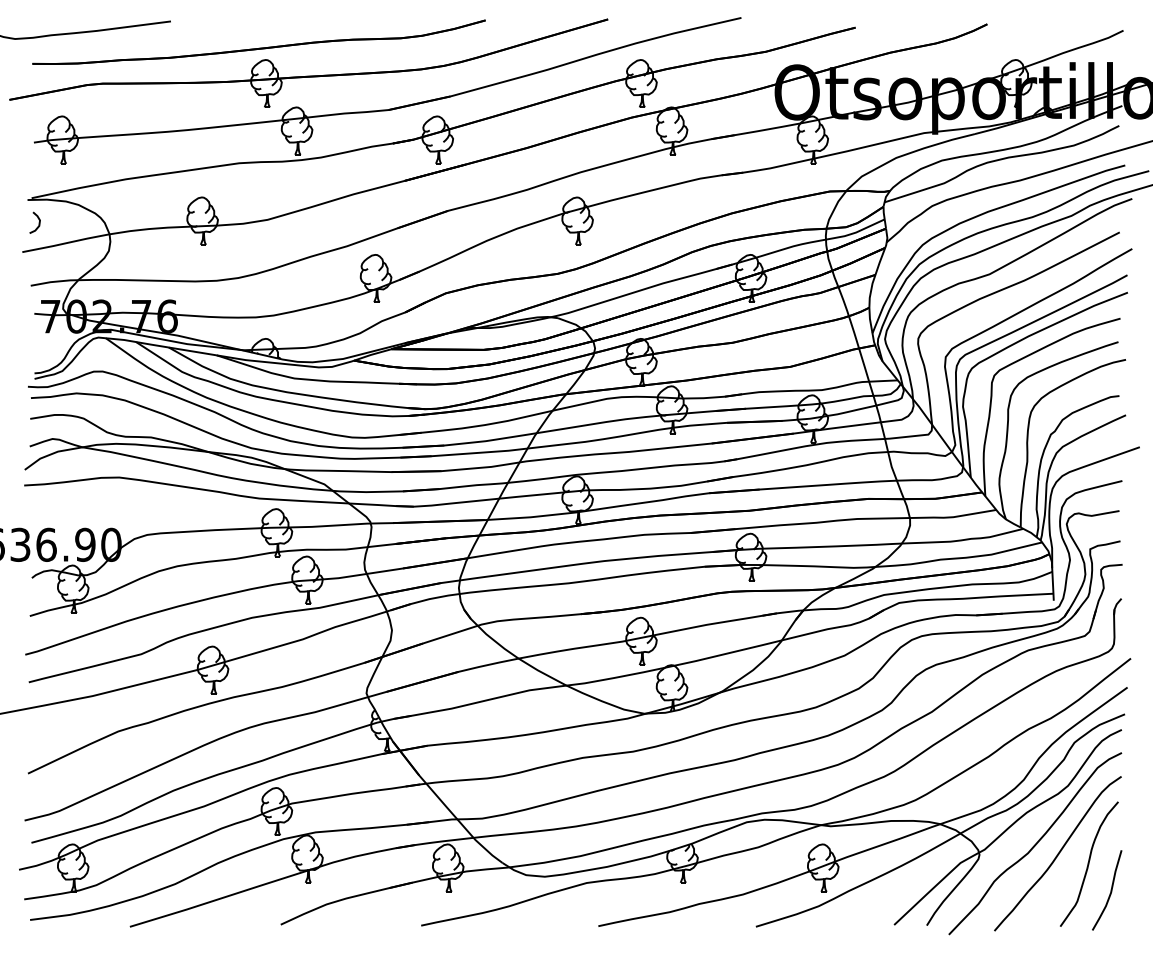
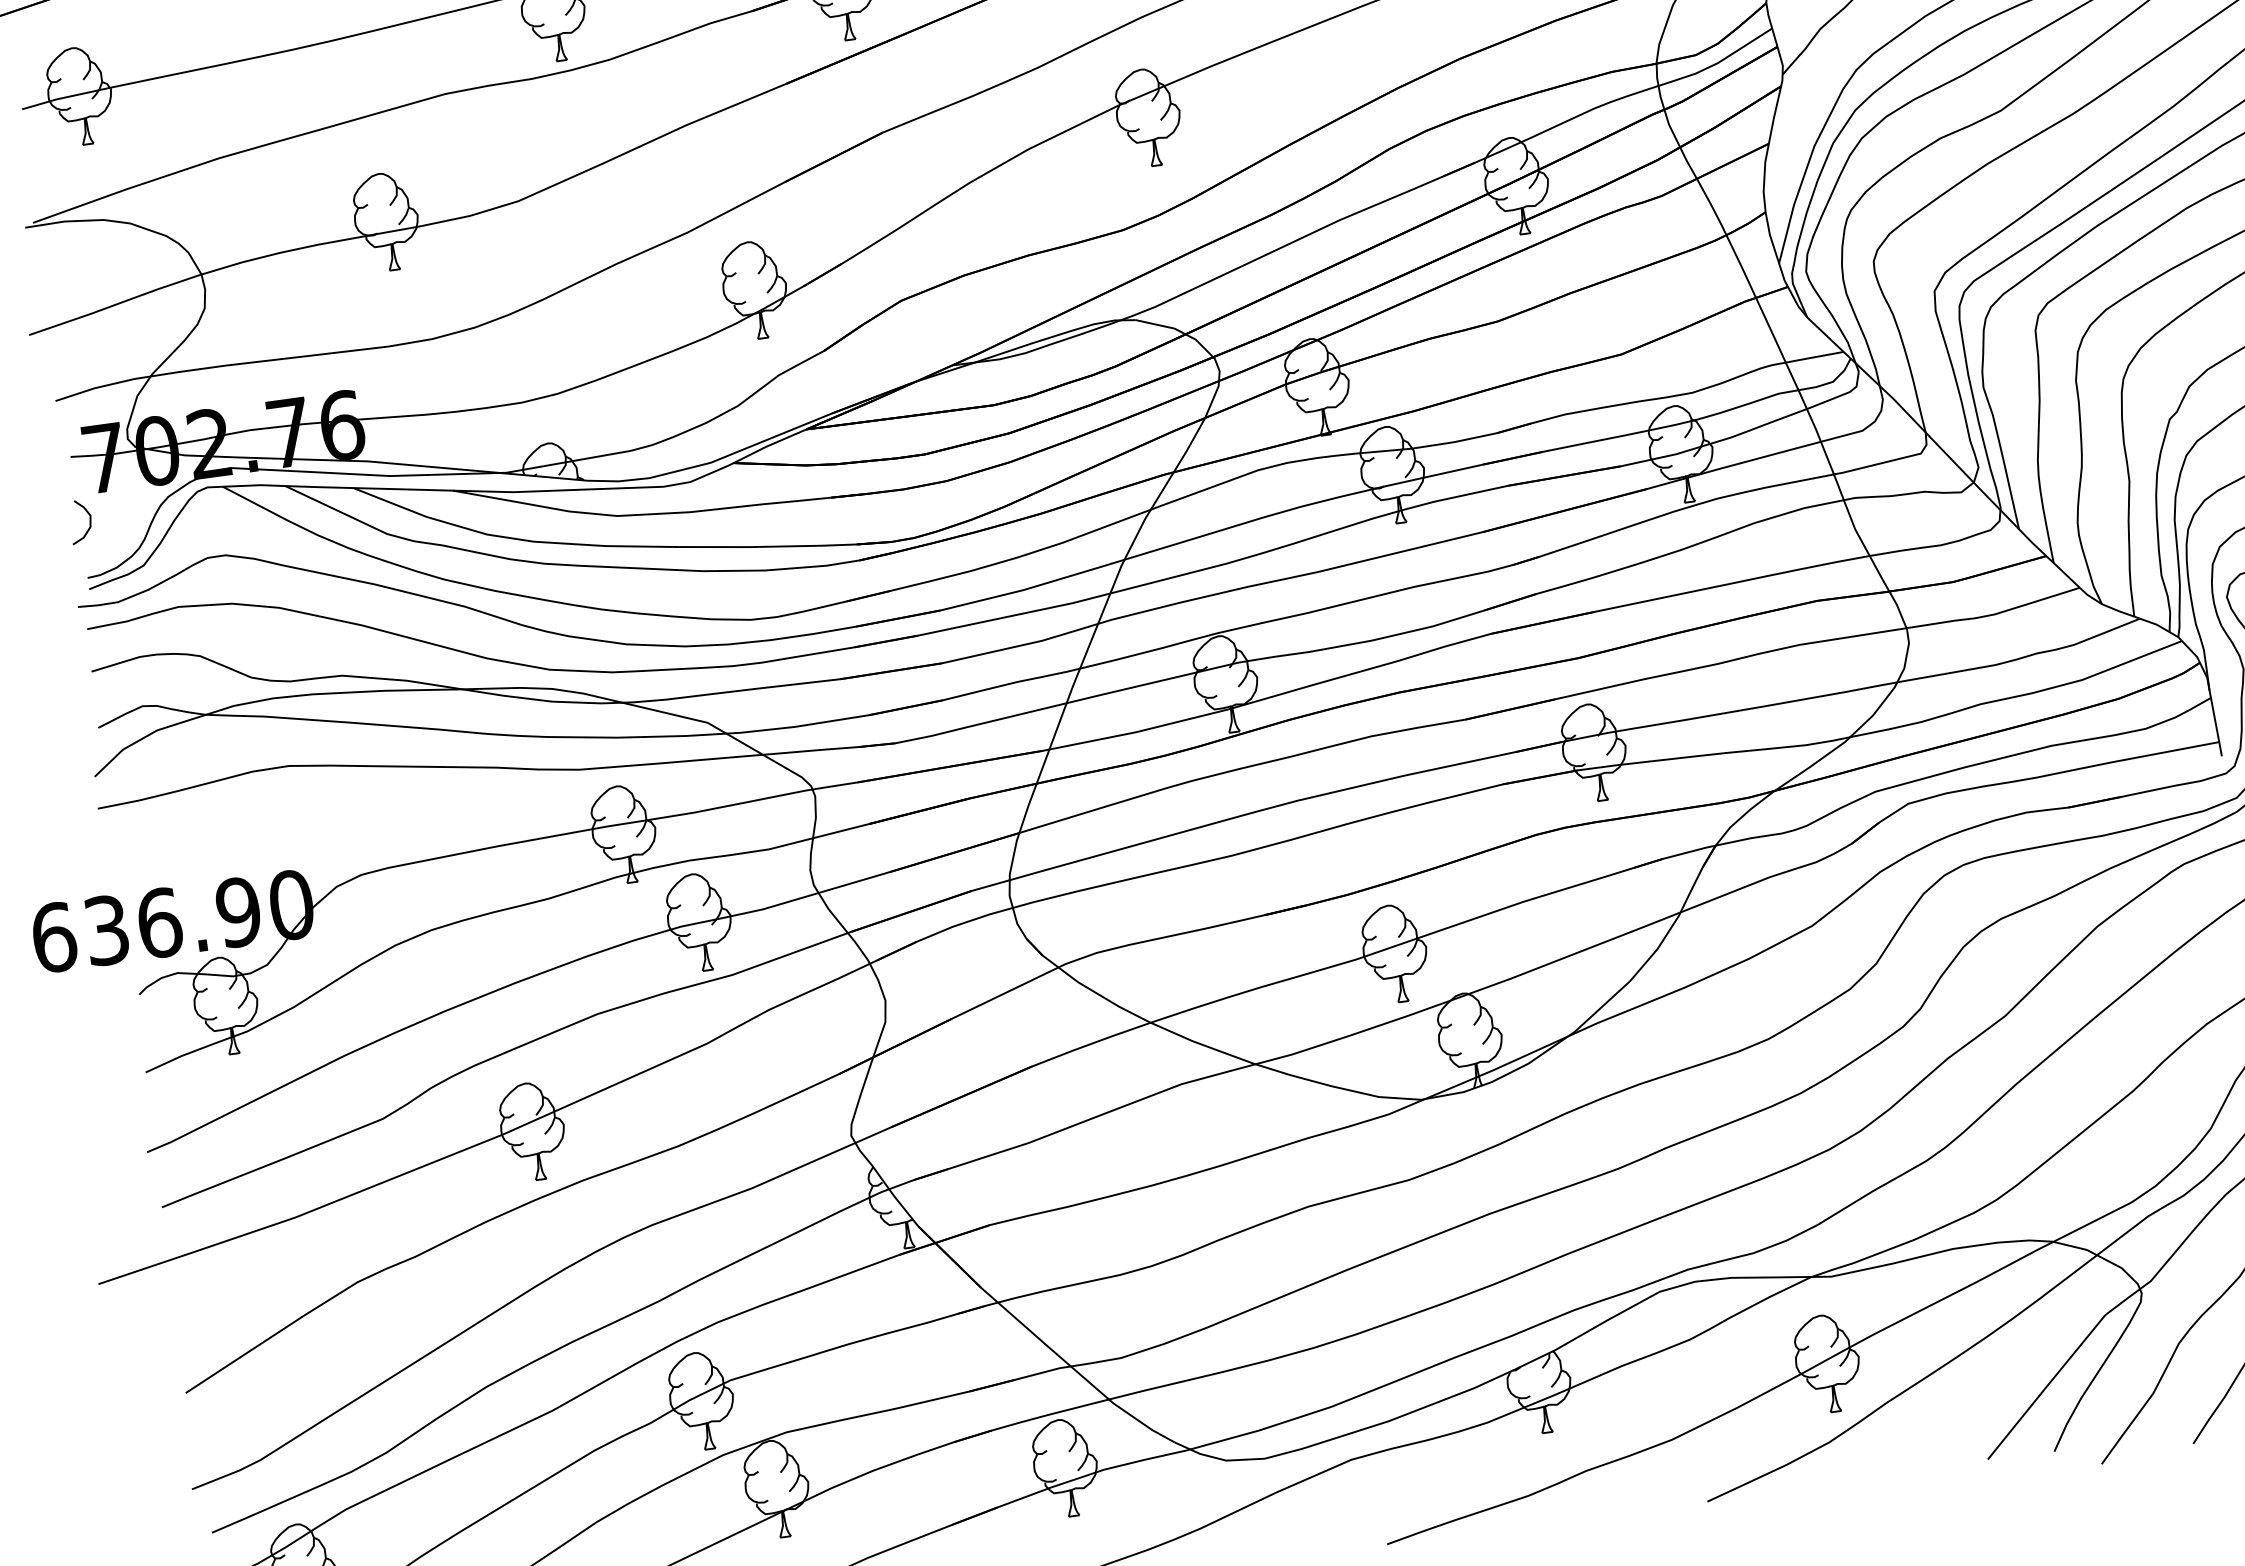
curve: (38, 222) -> (87, 520), moved

